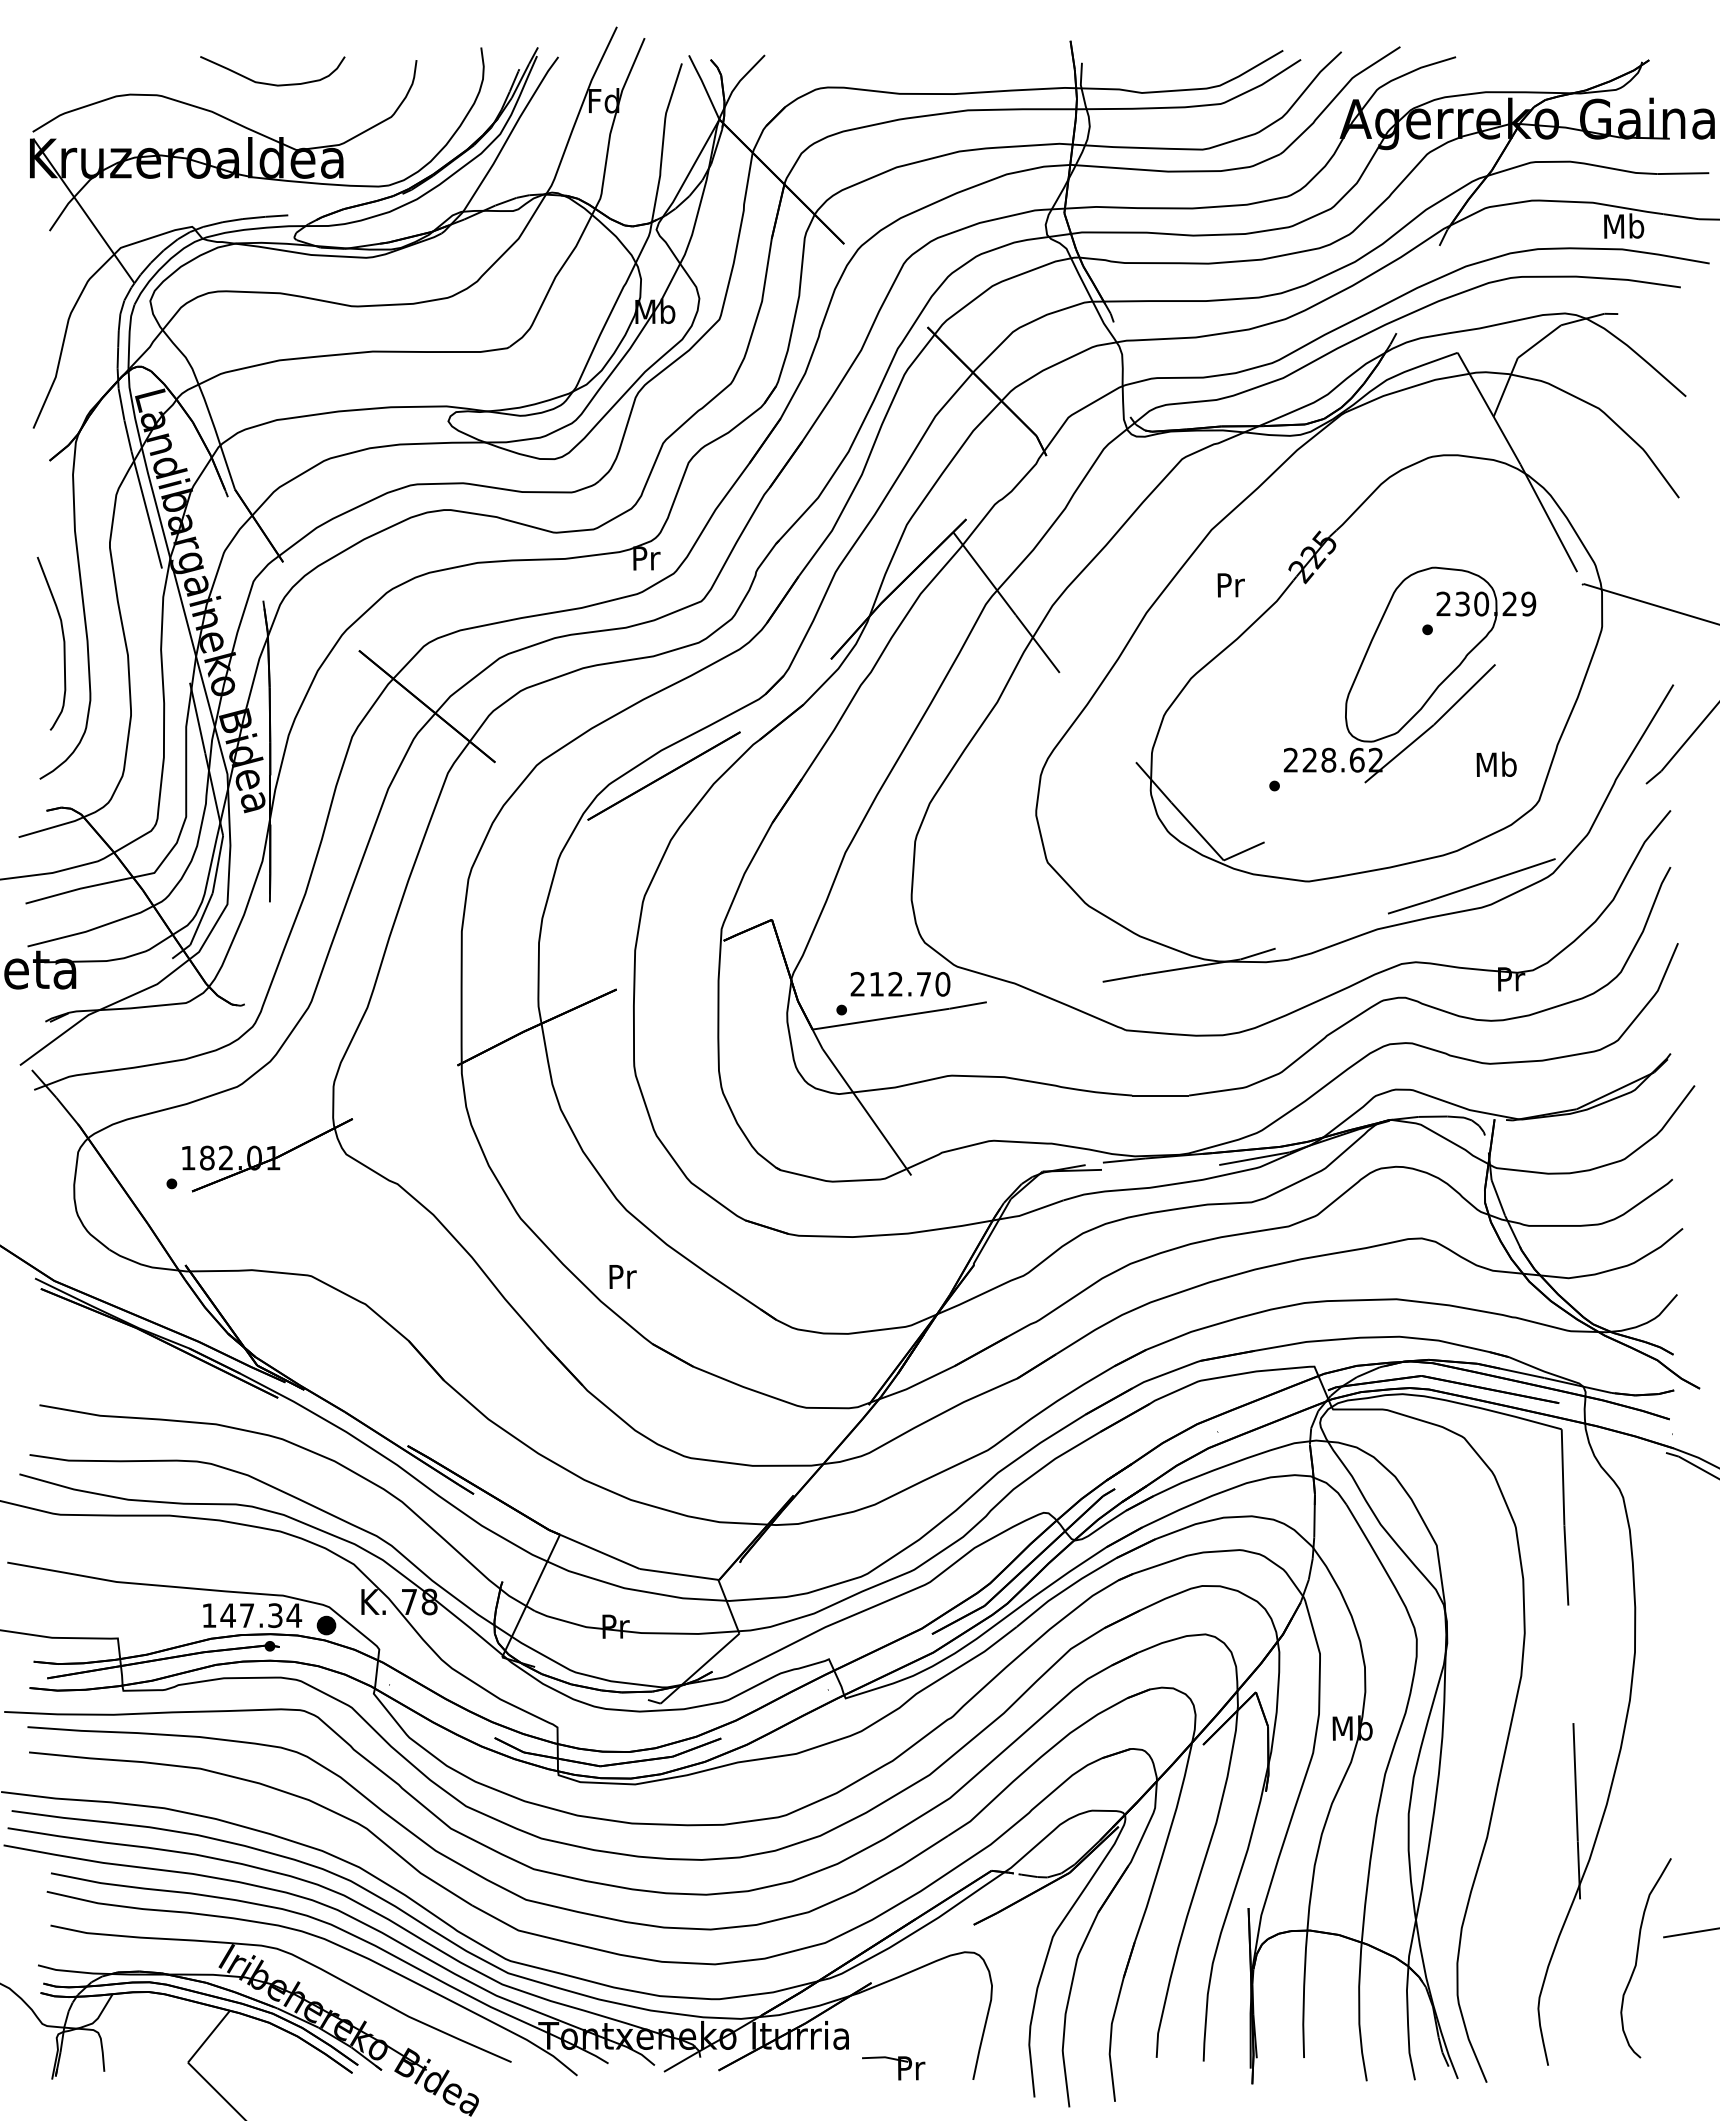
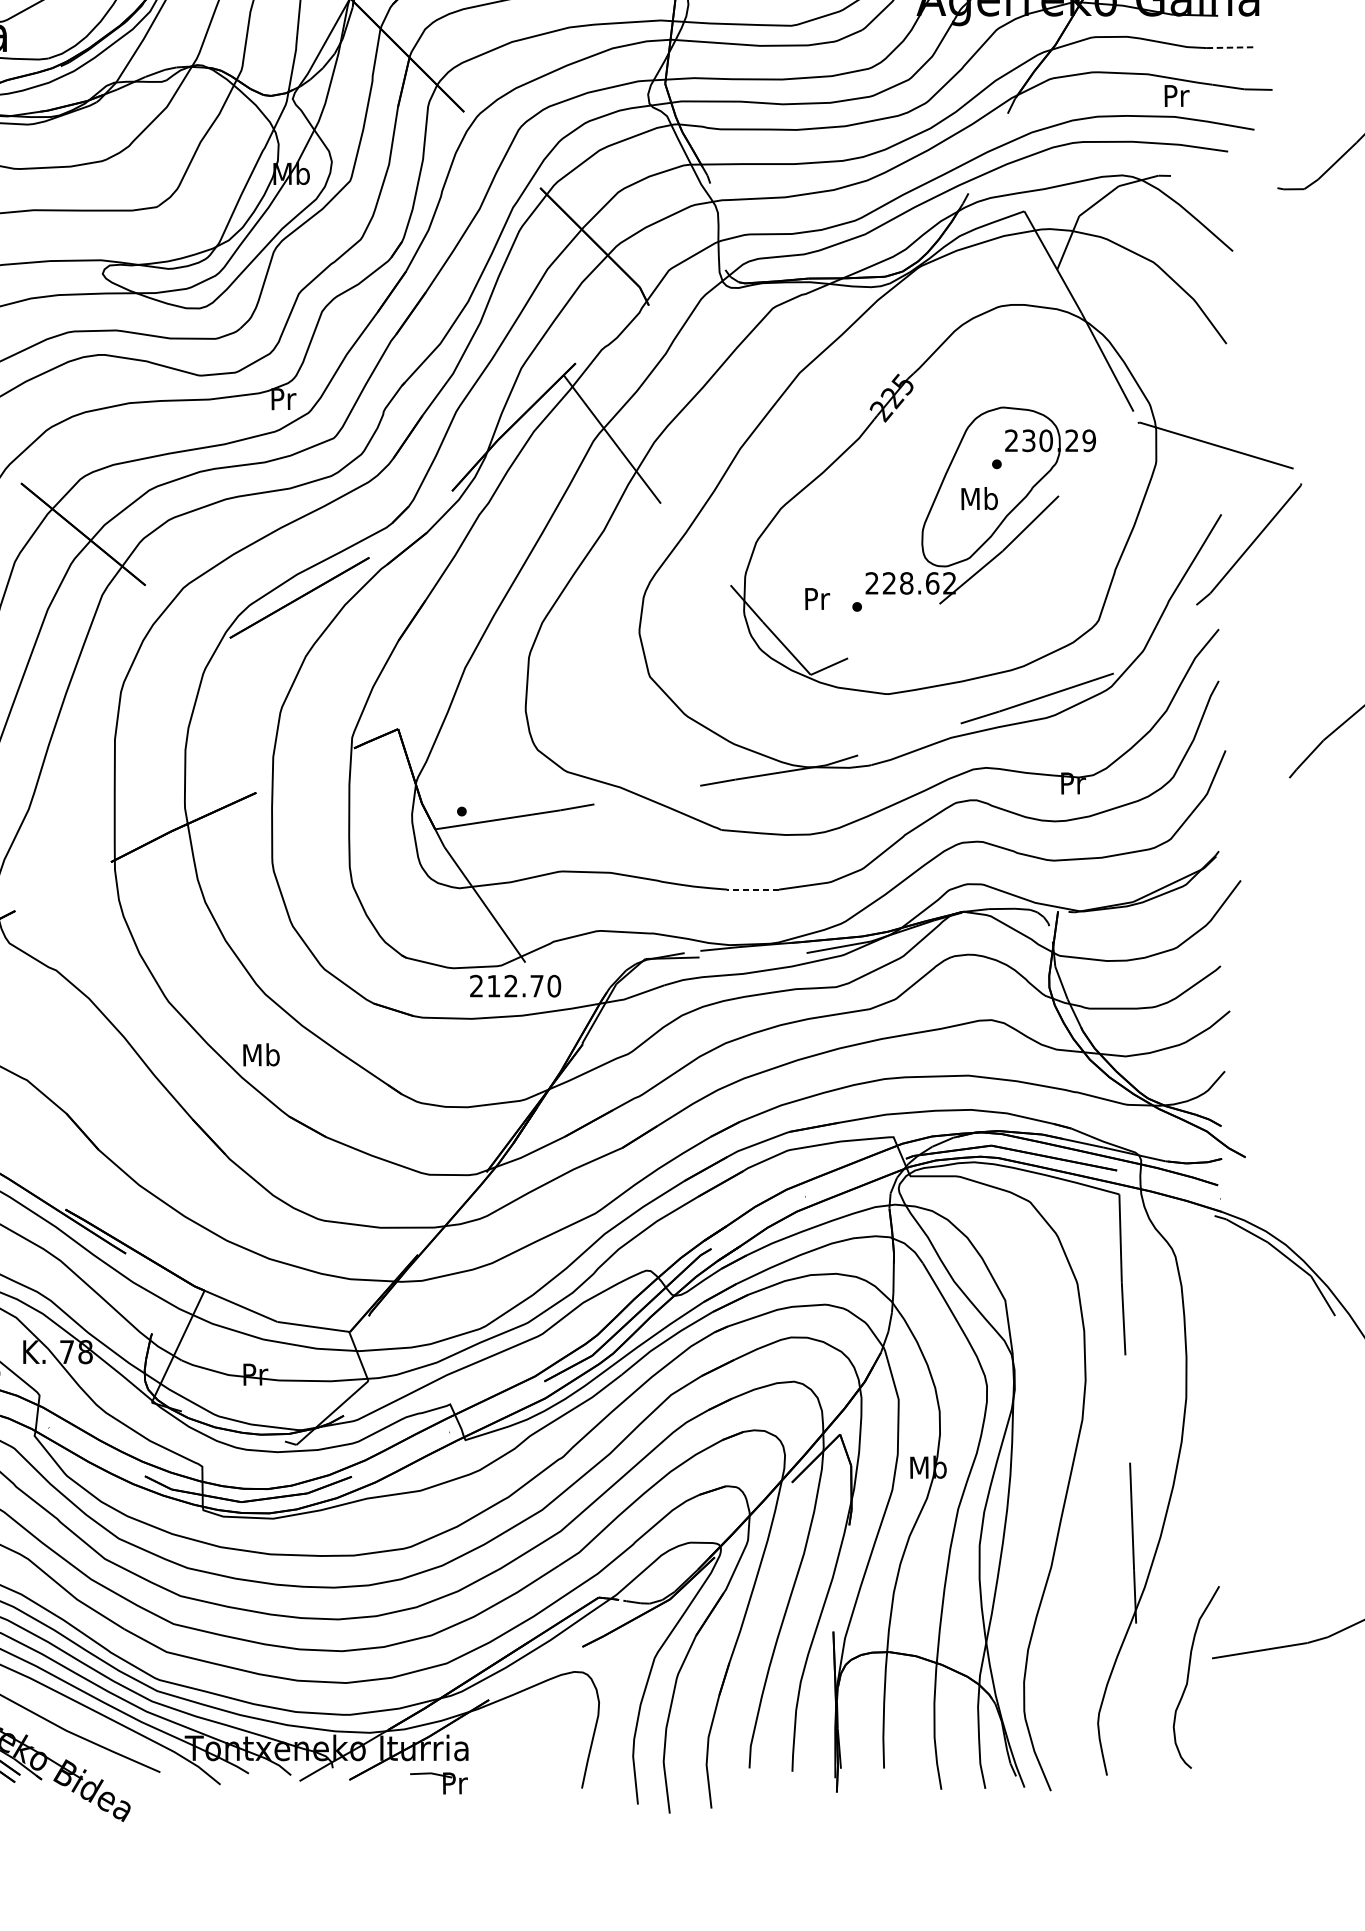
line: (1683, 173) -> (1230, 47), solid -> dashed
text: (1624, 225) -> (1176, 95), Mb -> Pr
text: (1230, 585) -> (816, 599), moved
text: (1496, 763) -> (979, 497), moved
text: (900, 984) -> (515, 986), moved
line: (1160, 1095) -> (752, 889), solid -> dashed
text: (622, 1276) -> (261, 1054), Pr -> Mb
part: (893, 2068) -> (438, 1783), moved

